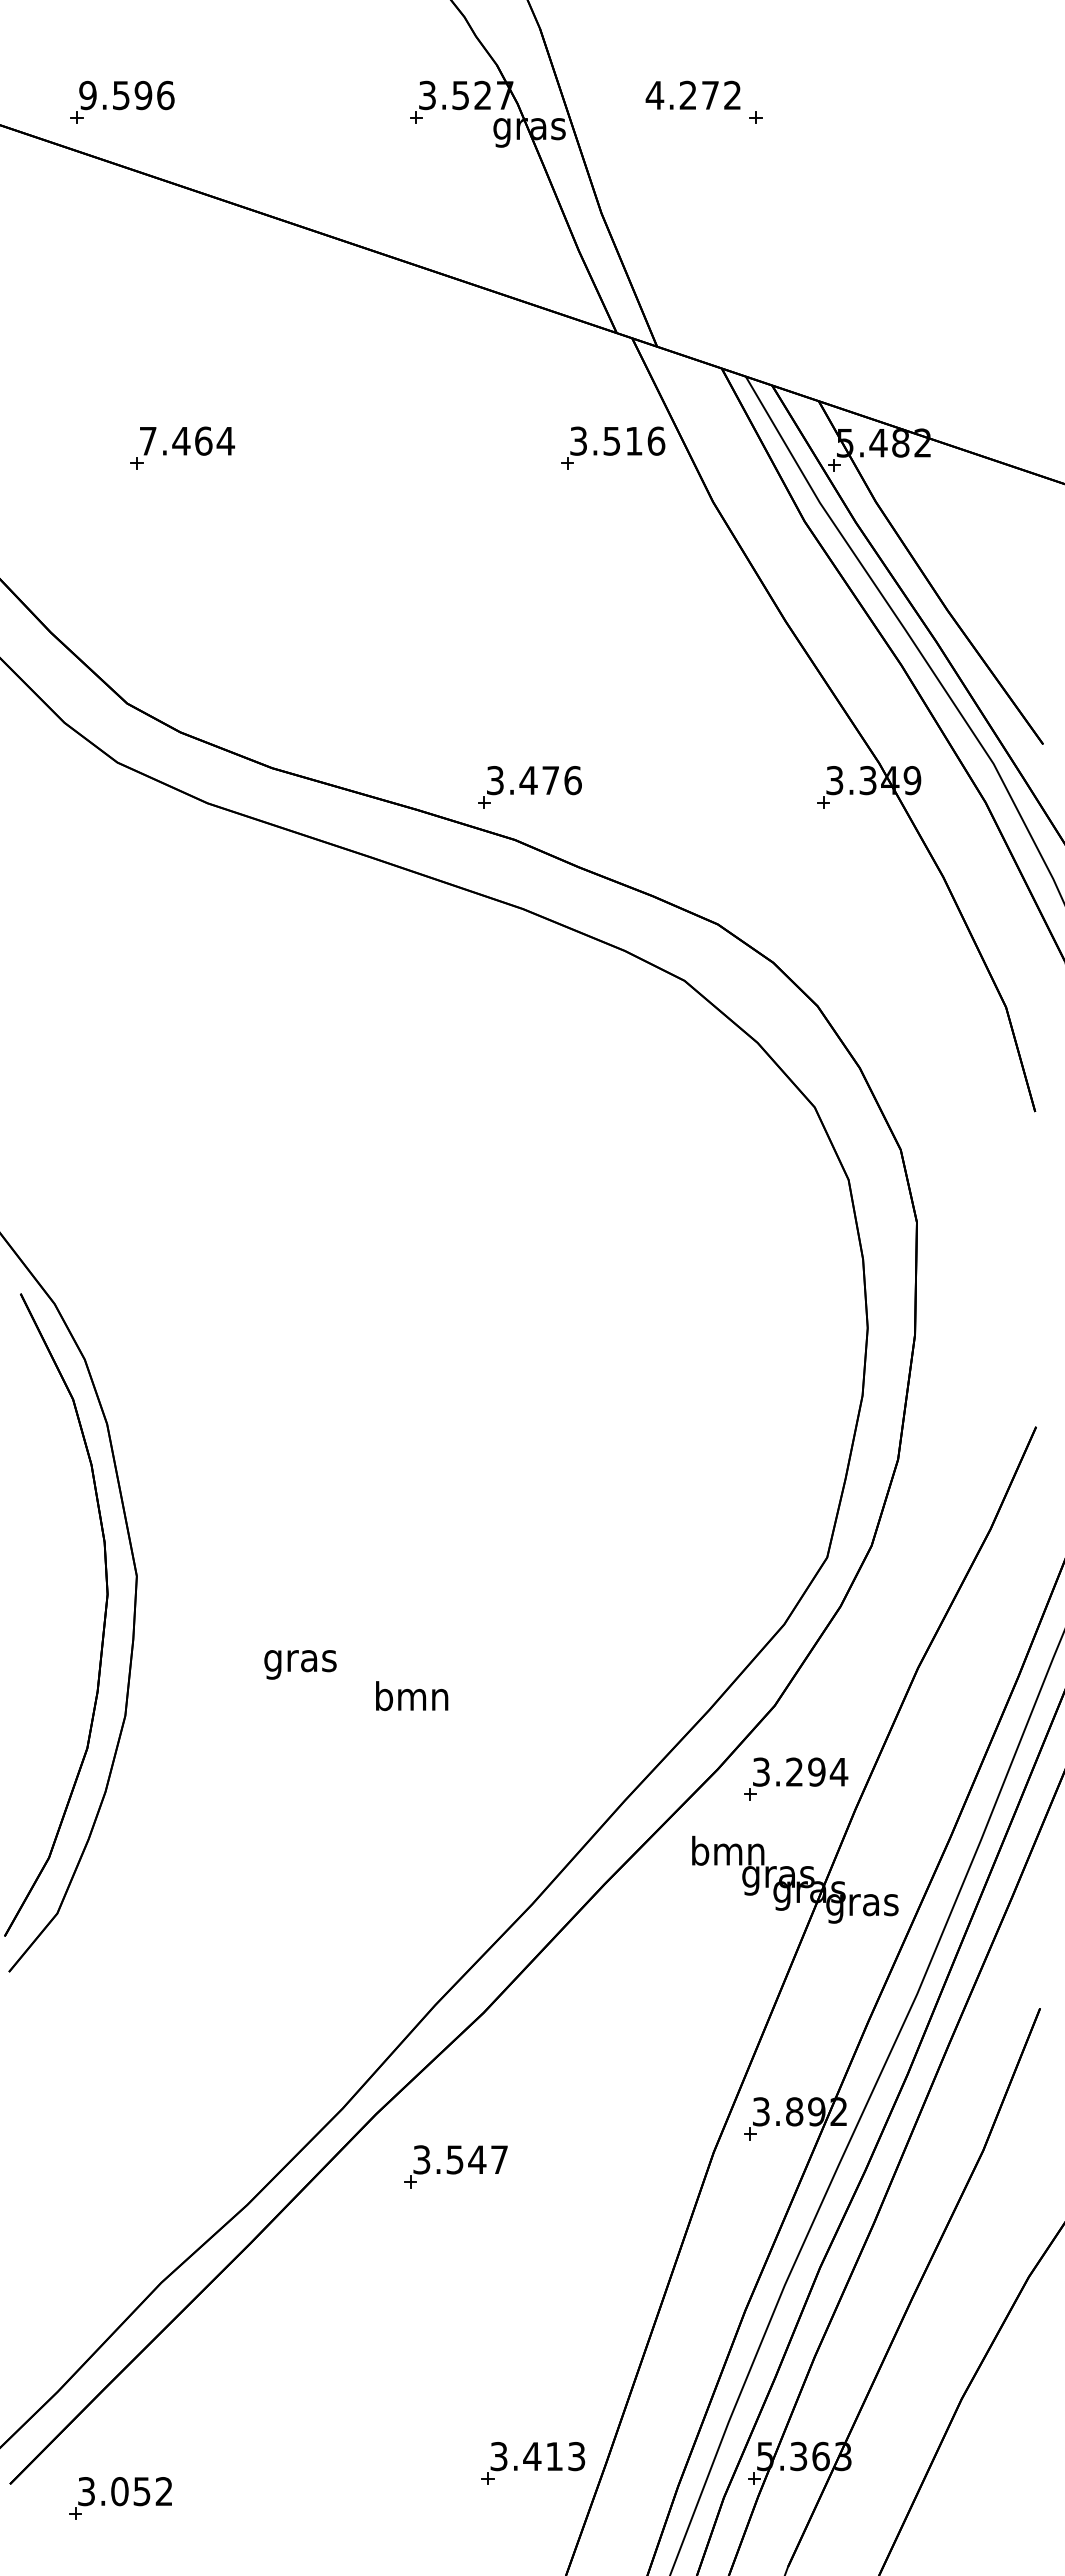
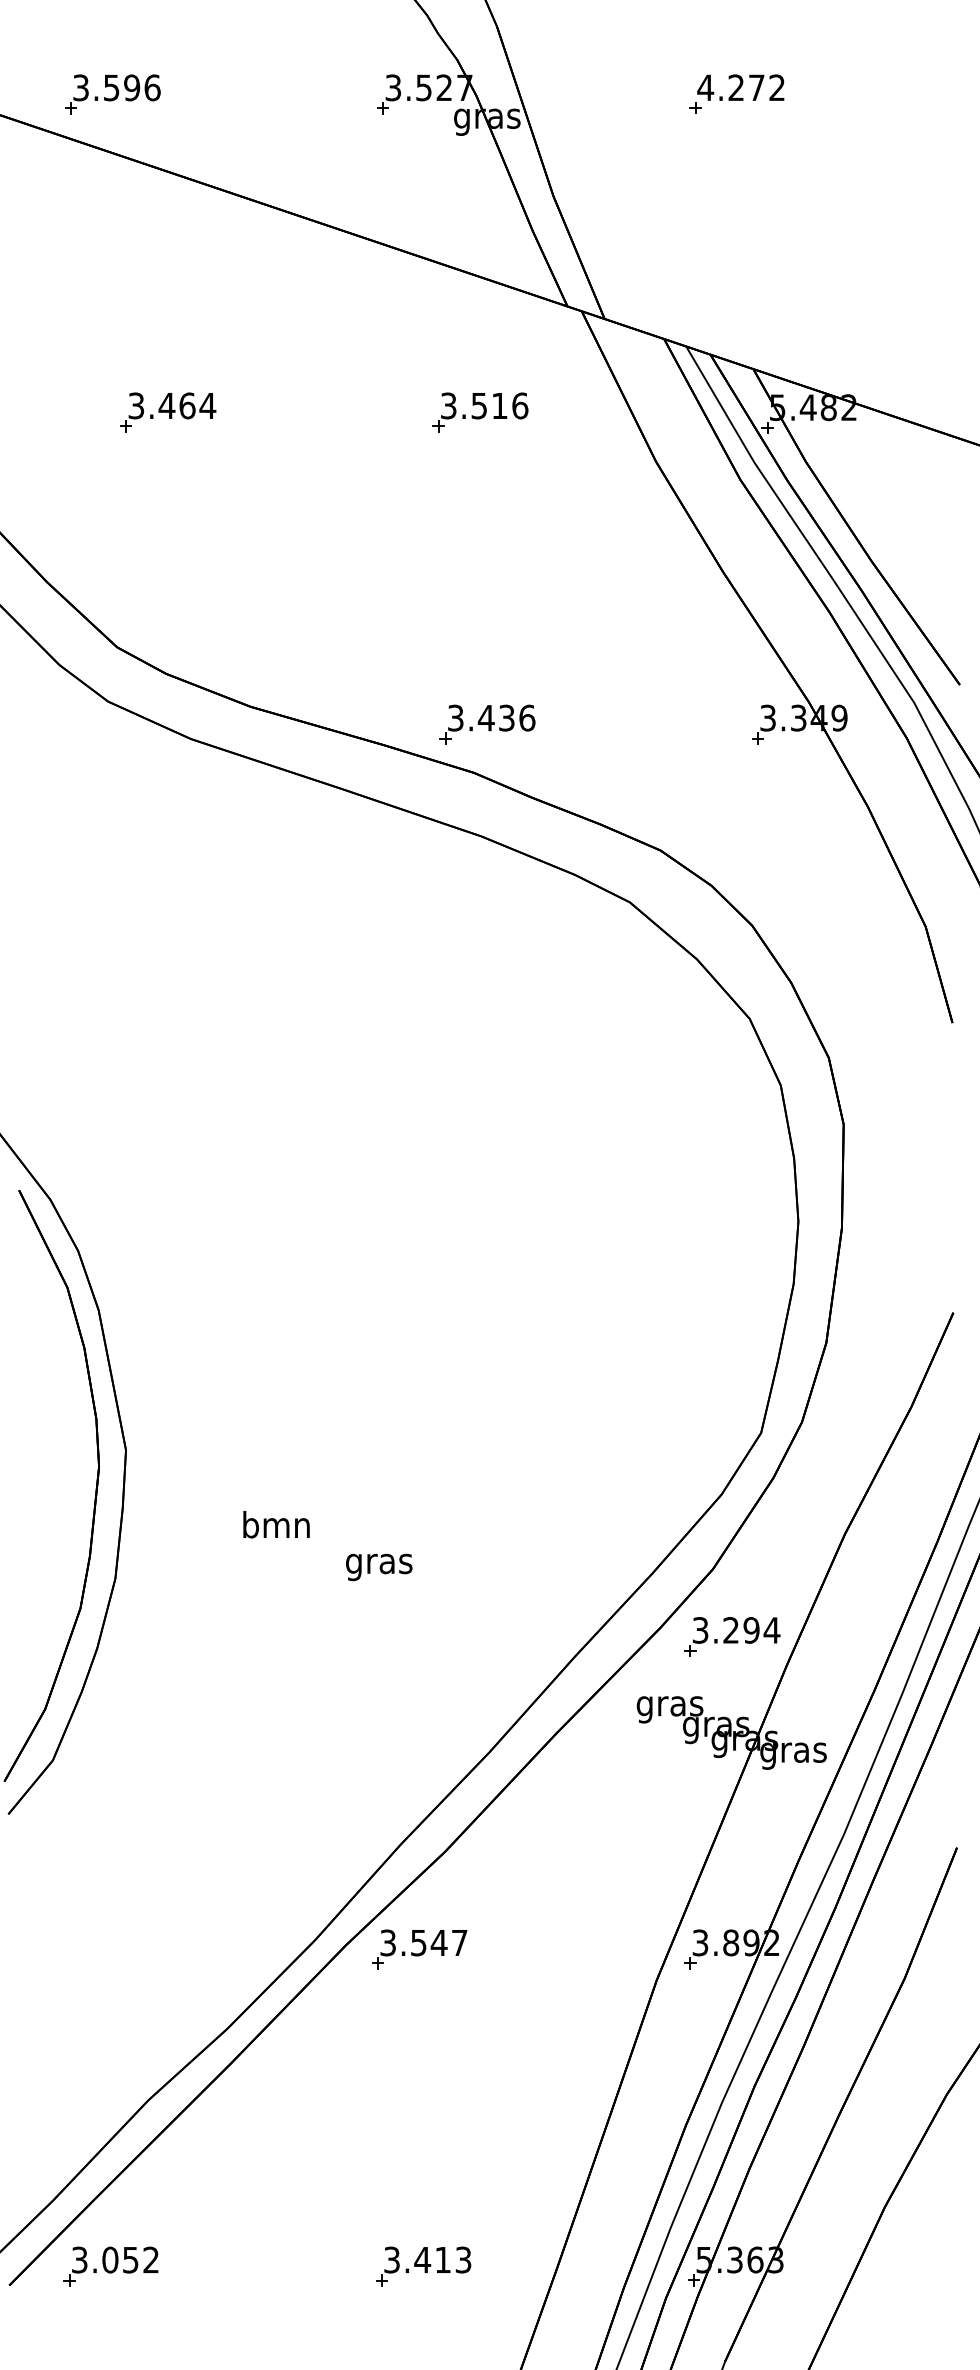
text: (692, 94) -> (740, 86), moved
text: (87, 95) -> (80, 87), 9.596 -> 3.596
text: (147, 440) -> (135, 405), 7.464 -> 3.464
part: (613, 447) -> (480, 411), moved
text: (550, 780) -> (506, 718), 3.476 -> 3.436
text: (300, 1660) -> (276, 1527), gras -> bmn
text: (412, 1699) -> (379, 1563), bmn -> gras
text: (728, 1854) -> (670, 1706), bmn -> gras
part: (455, 2166) -> (419, 1949), moved
part: (533, 2463) -> (423, 2266), moved
part: (120, 2498) -> (110, 2266), moved

